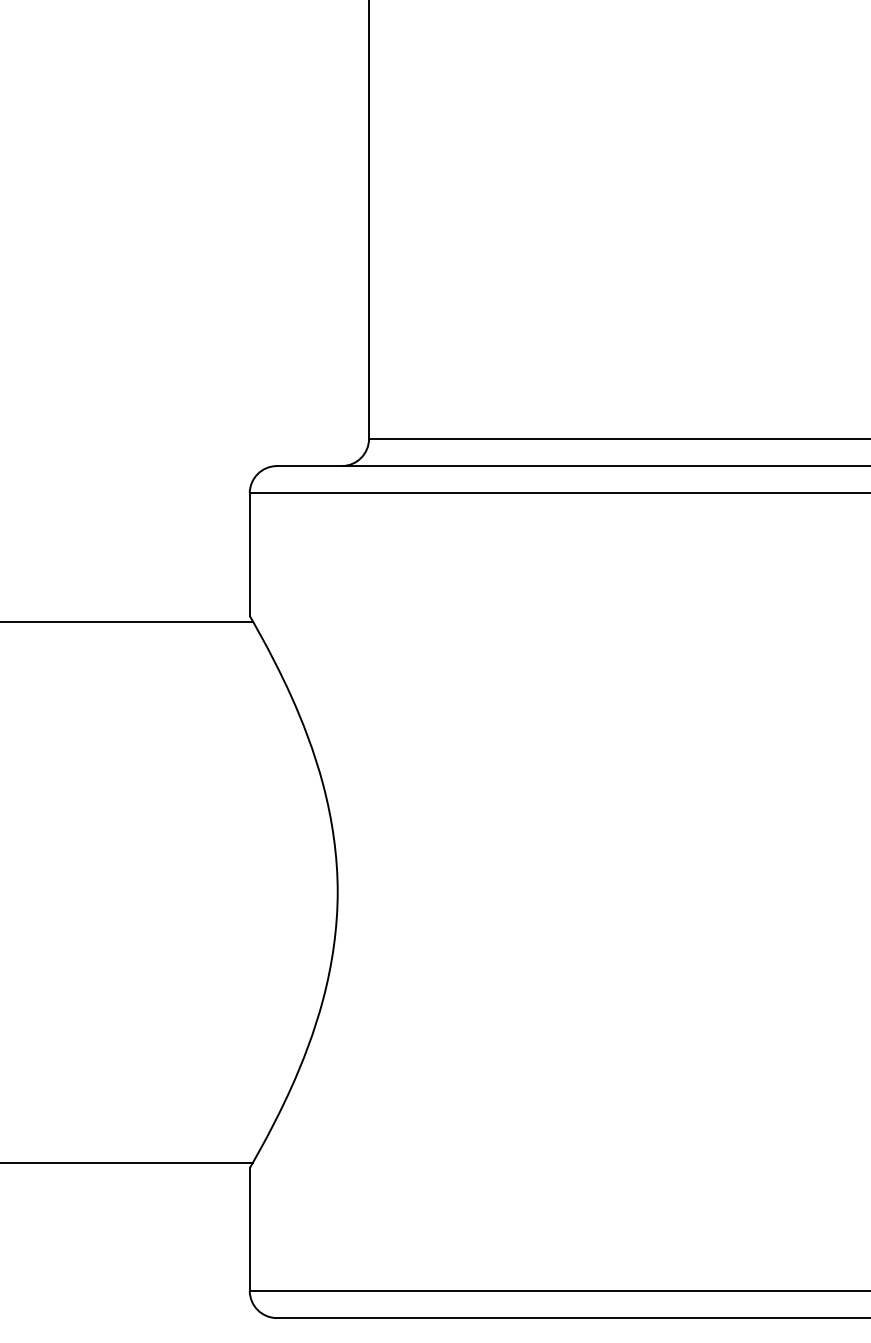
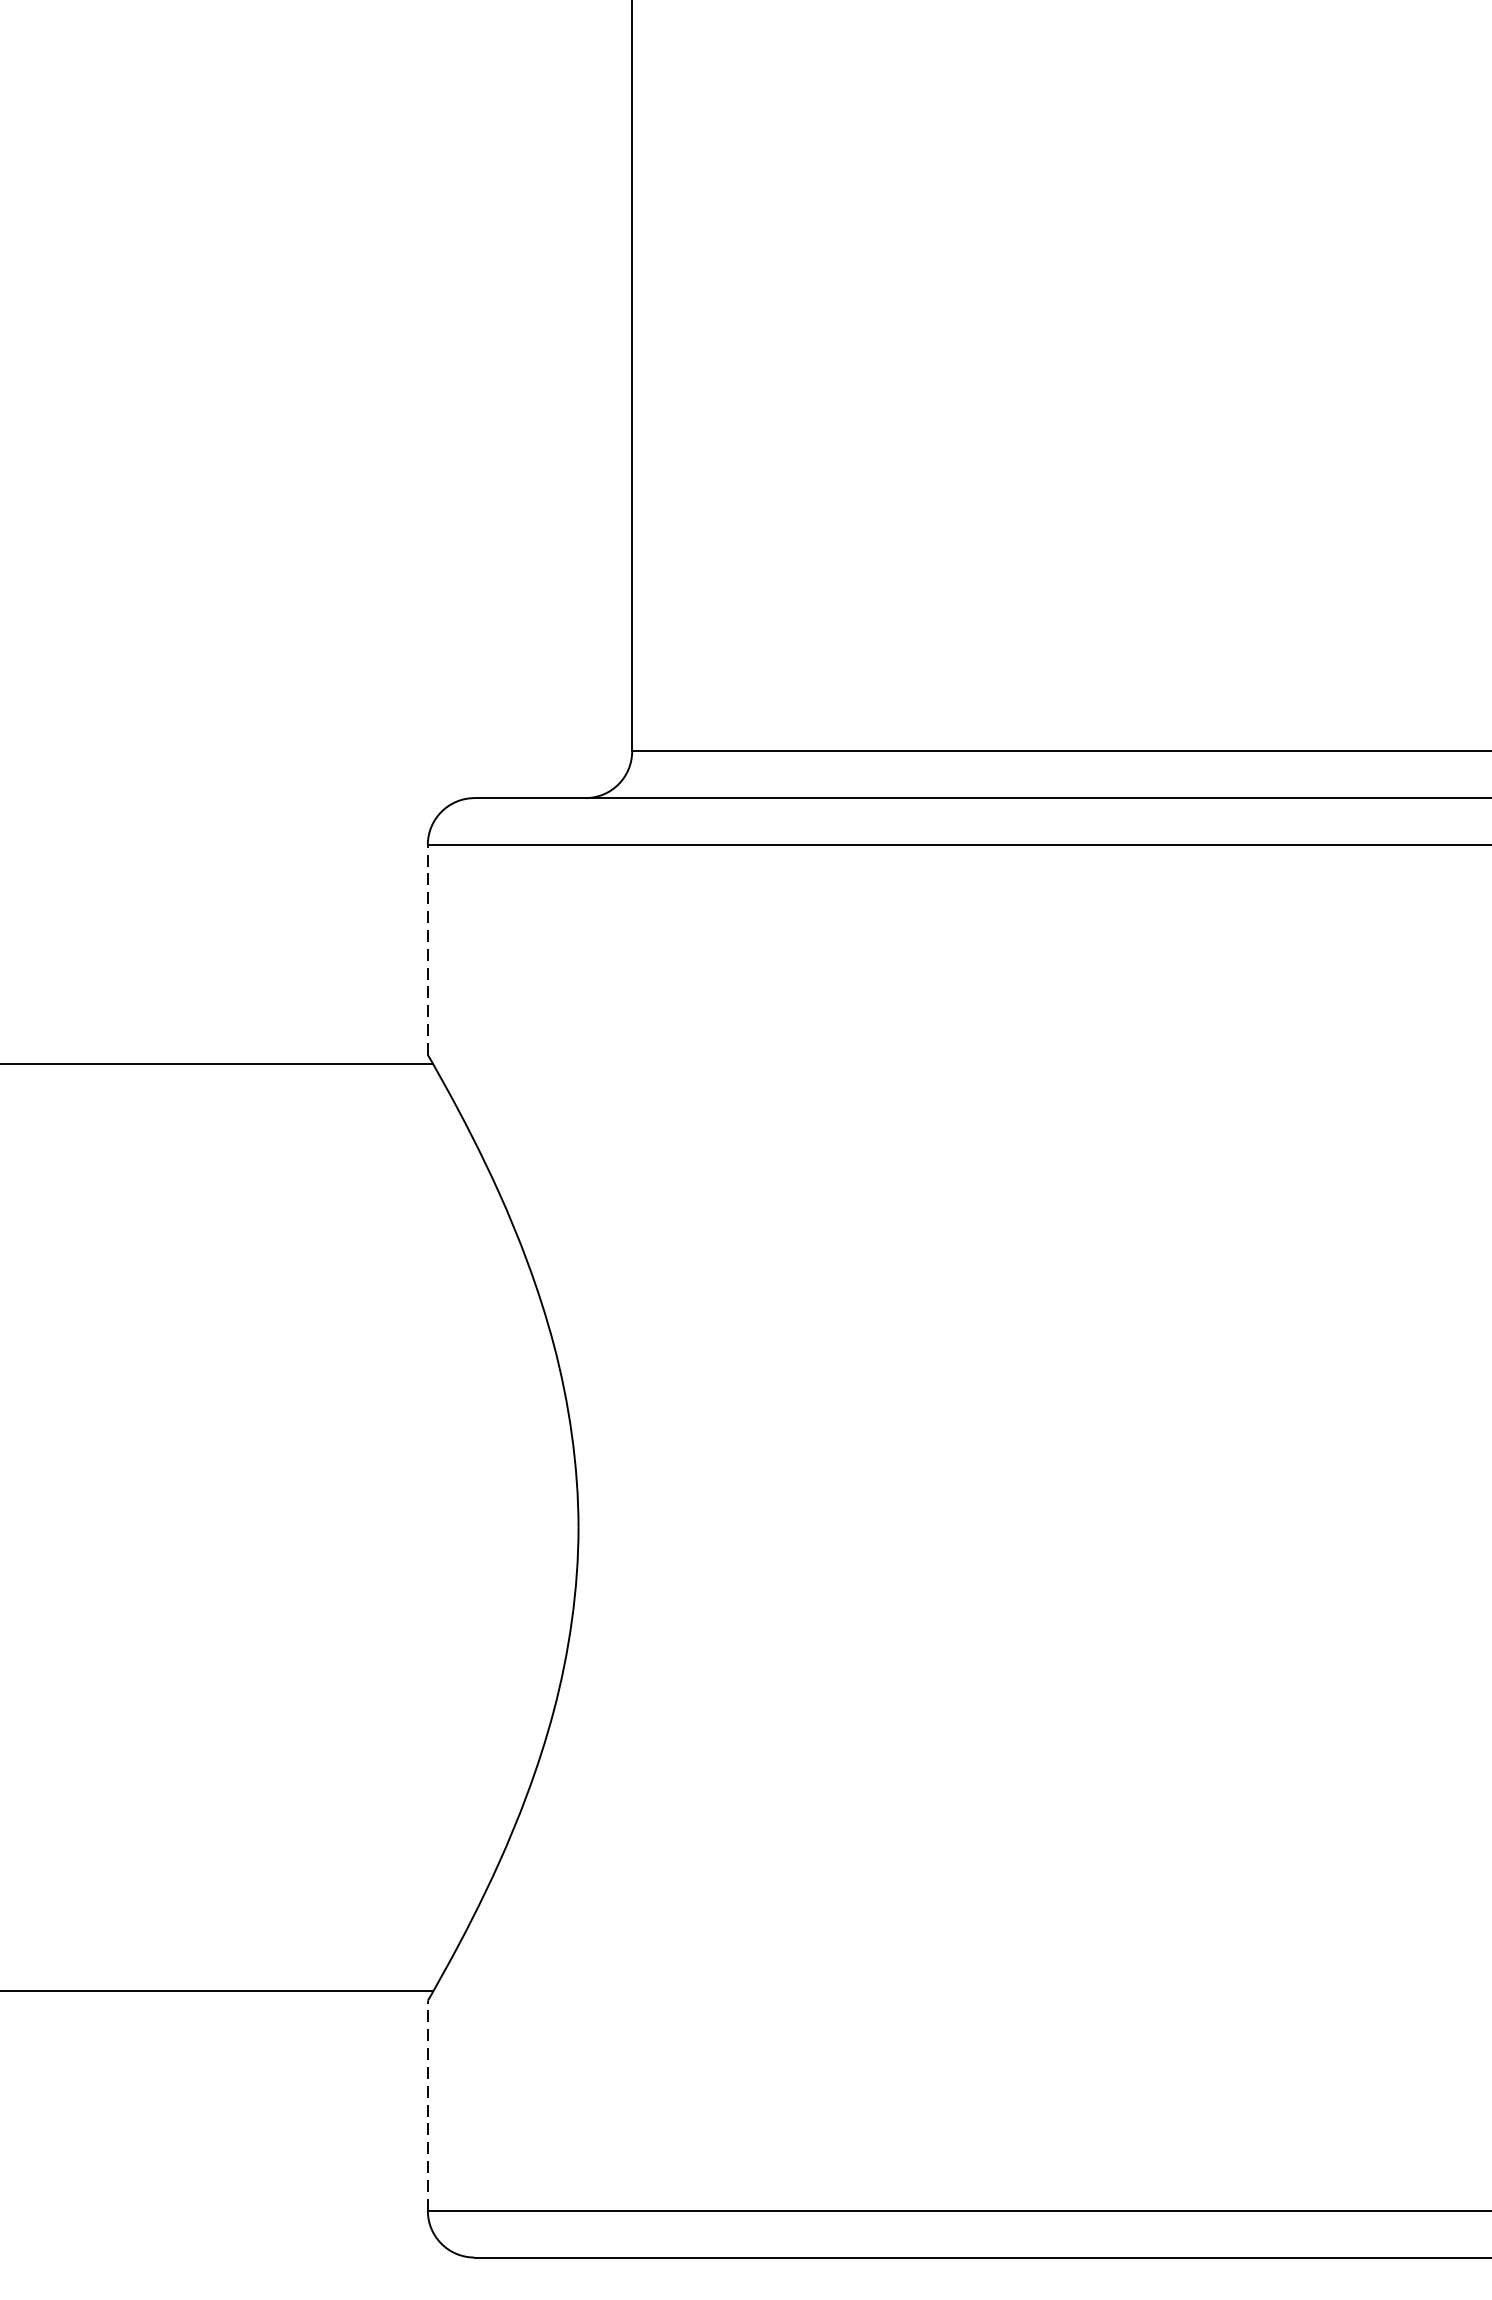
line: (249, 554) -> (427, 949), solid -> dashed
line: (249, 1228) -> (427, 2104), solid -> dashed

